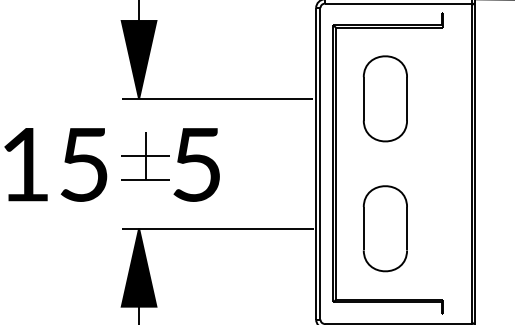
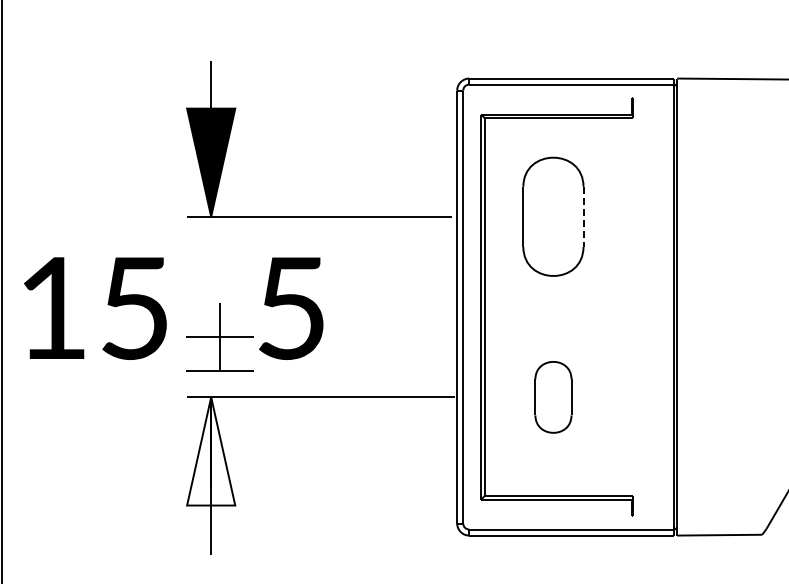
line: (407, 99) -> (583, 217), solid -> dashed
part: (145, 156) -> (219, 337), moved
part: (385, 228) -> (553, 397), size x0.6
fill: (139, 267) -> (211, 451), removed

